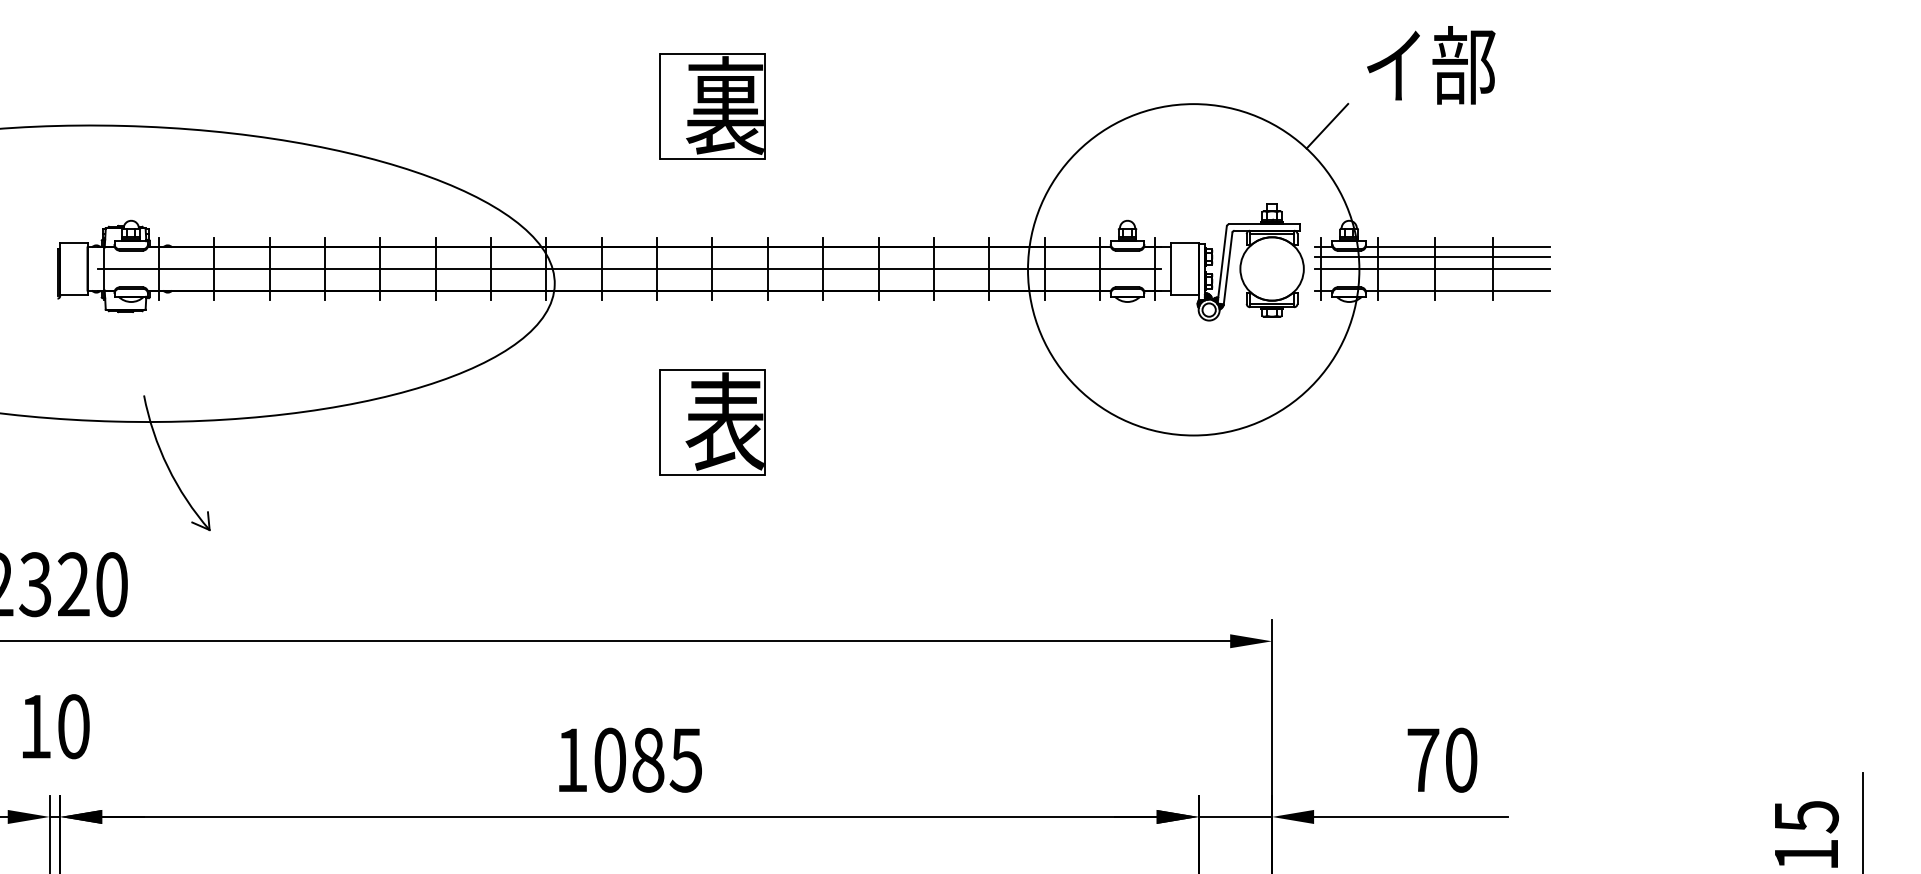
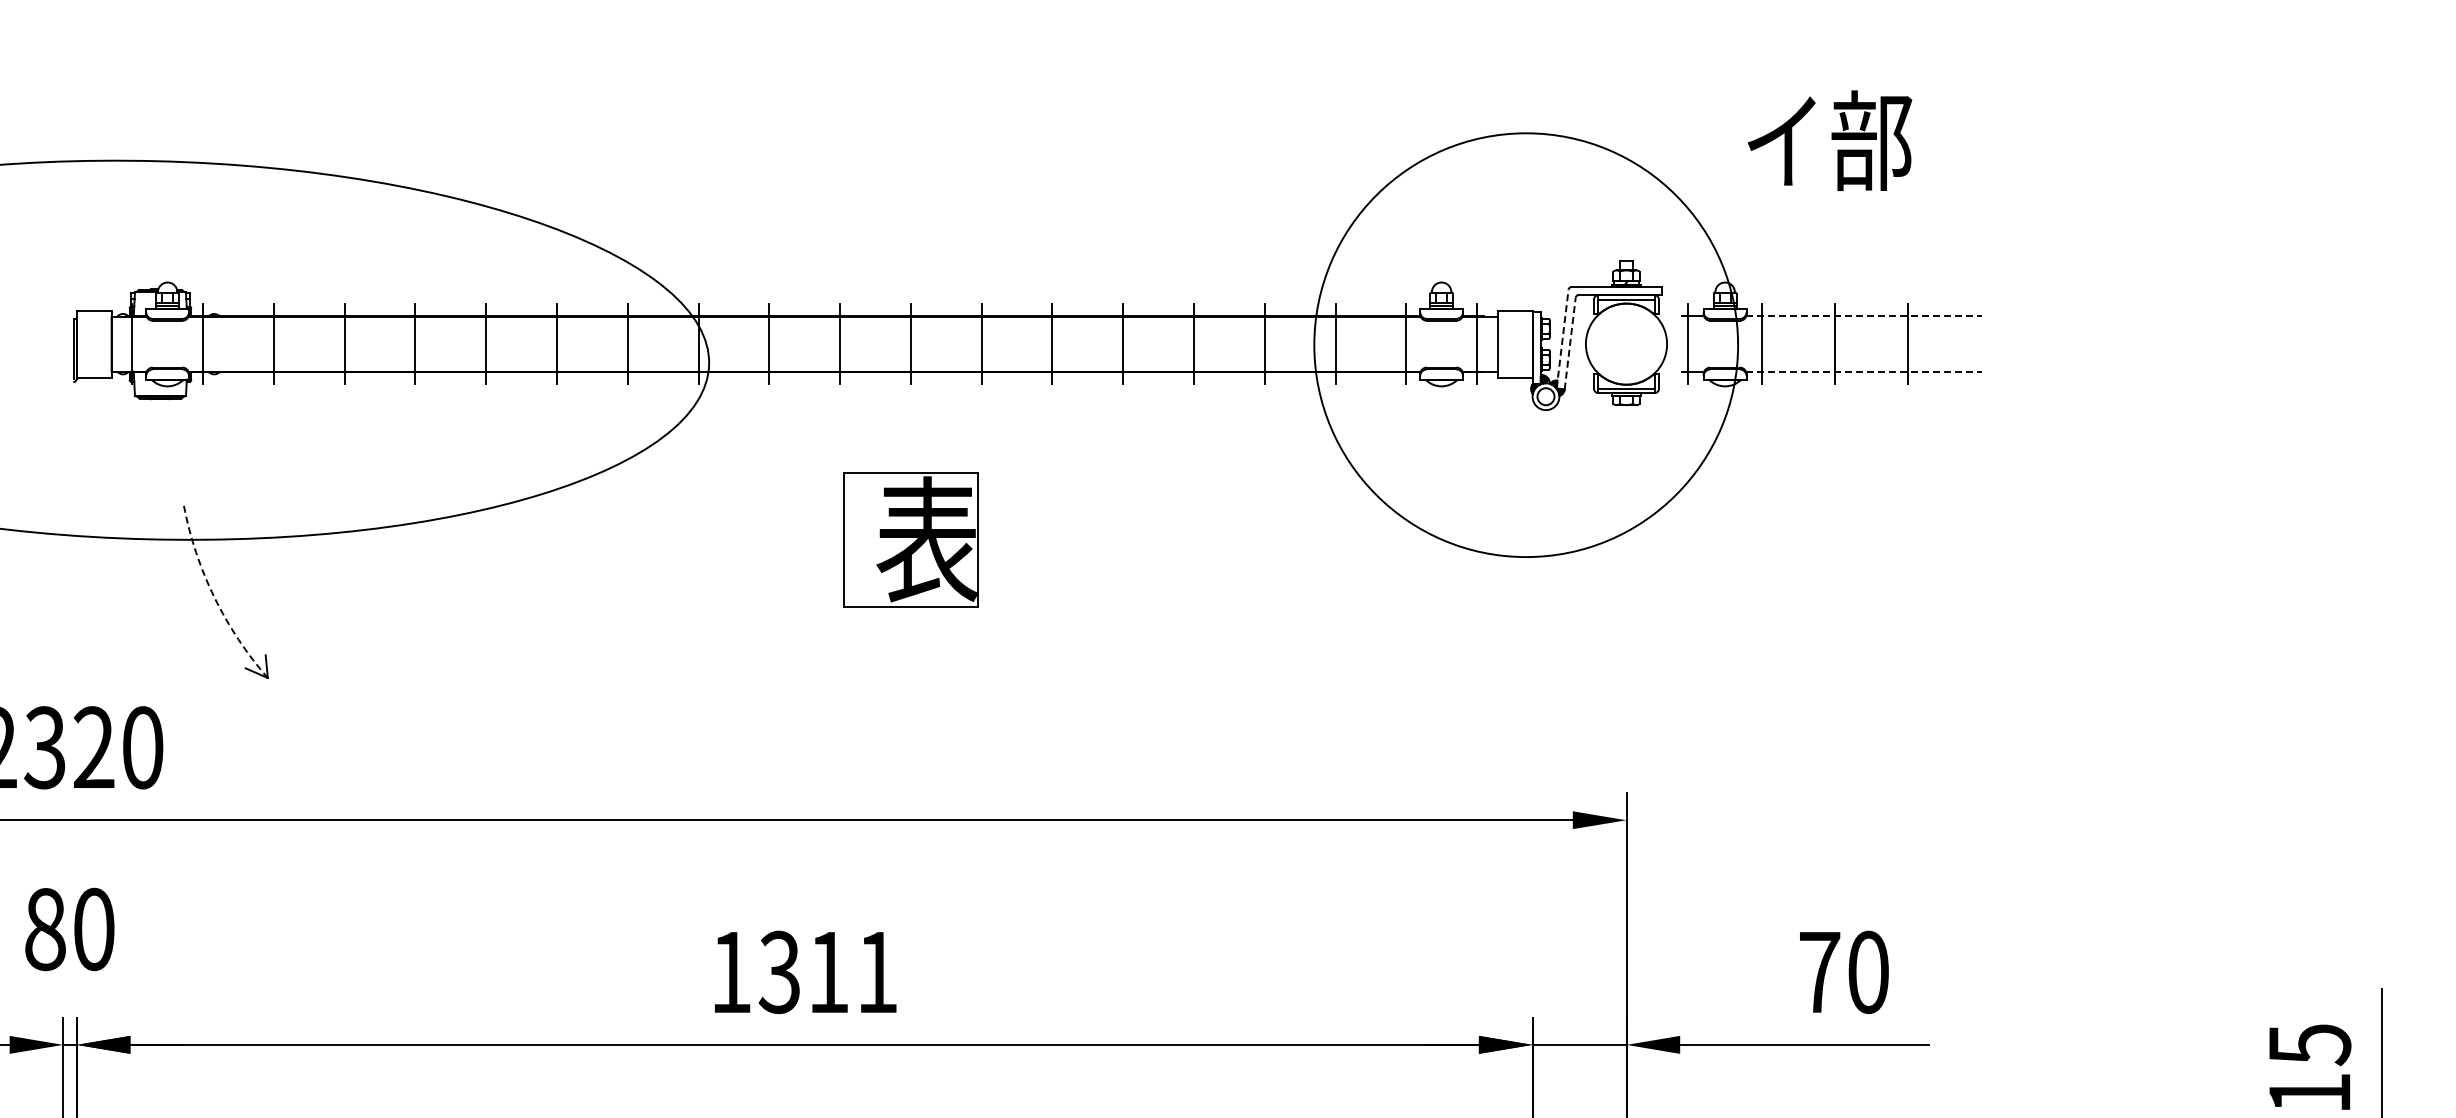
text: (1430, 65) -> (1829, 140), moved
part: (712, 105) -> (910, 135), removed
line: (1326, 126) -> (1696, 161), removed
line: (1457, 246) -> (1863, 315), solid -> dashed
line: (1432, 257) -> (1831, 329), removed
line: (1222, 265) -> (1562, 339), solid -> dashed
line: (1228, 268) -> (1570, 343), solid -> dashed
line: (629, 269) -> (804, 344), removed
line: (1432, 269) -> (1831, 344), removed
line: (1457, 291) -> (1863, 372), solid -> dashed
arc: (167, 467) -> (214, 597), solid -> dashed
text: (35, 726) -> (45, 929), 10 -> 80
text: (647, 760) -> (827, 972), 1085 -> 1311

